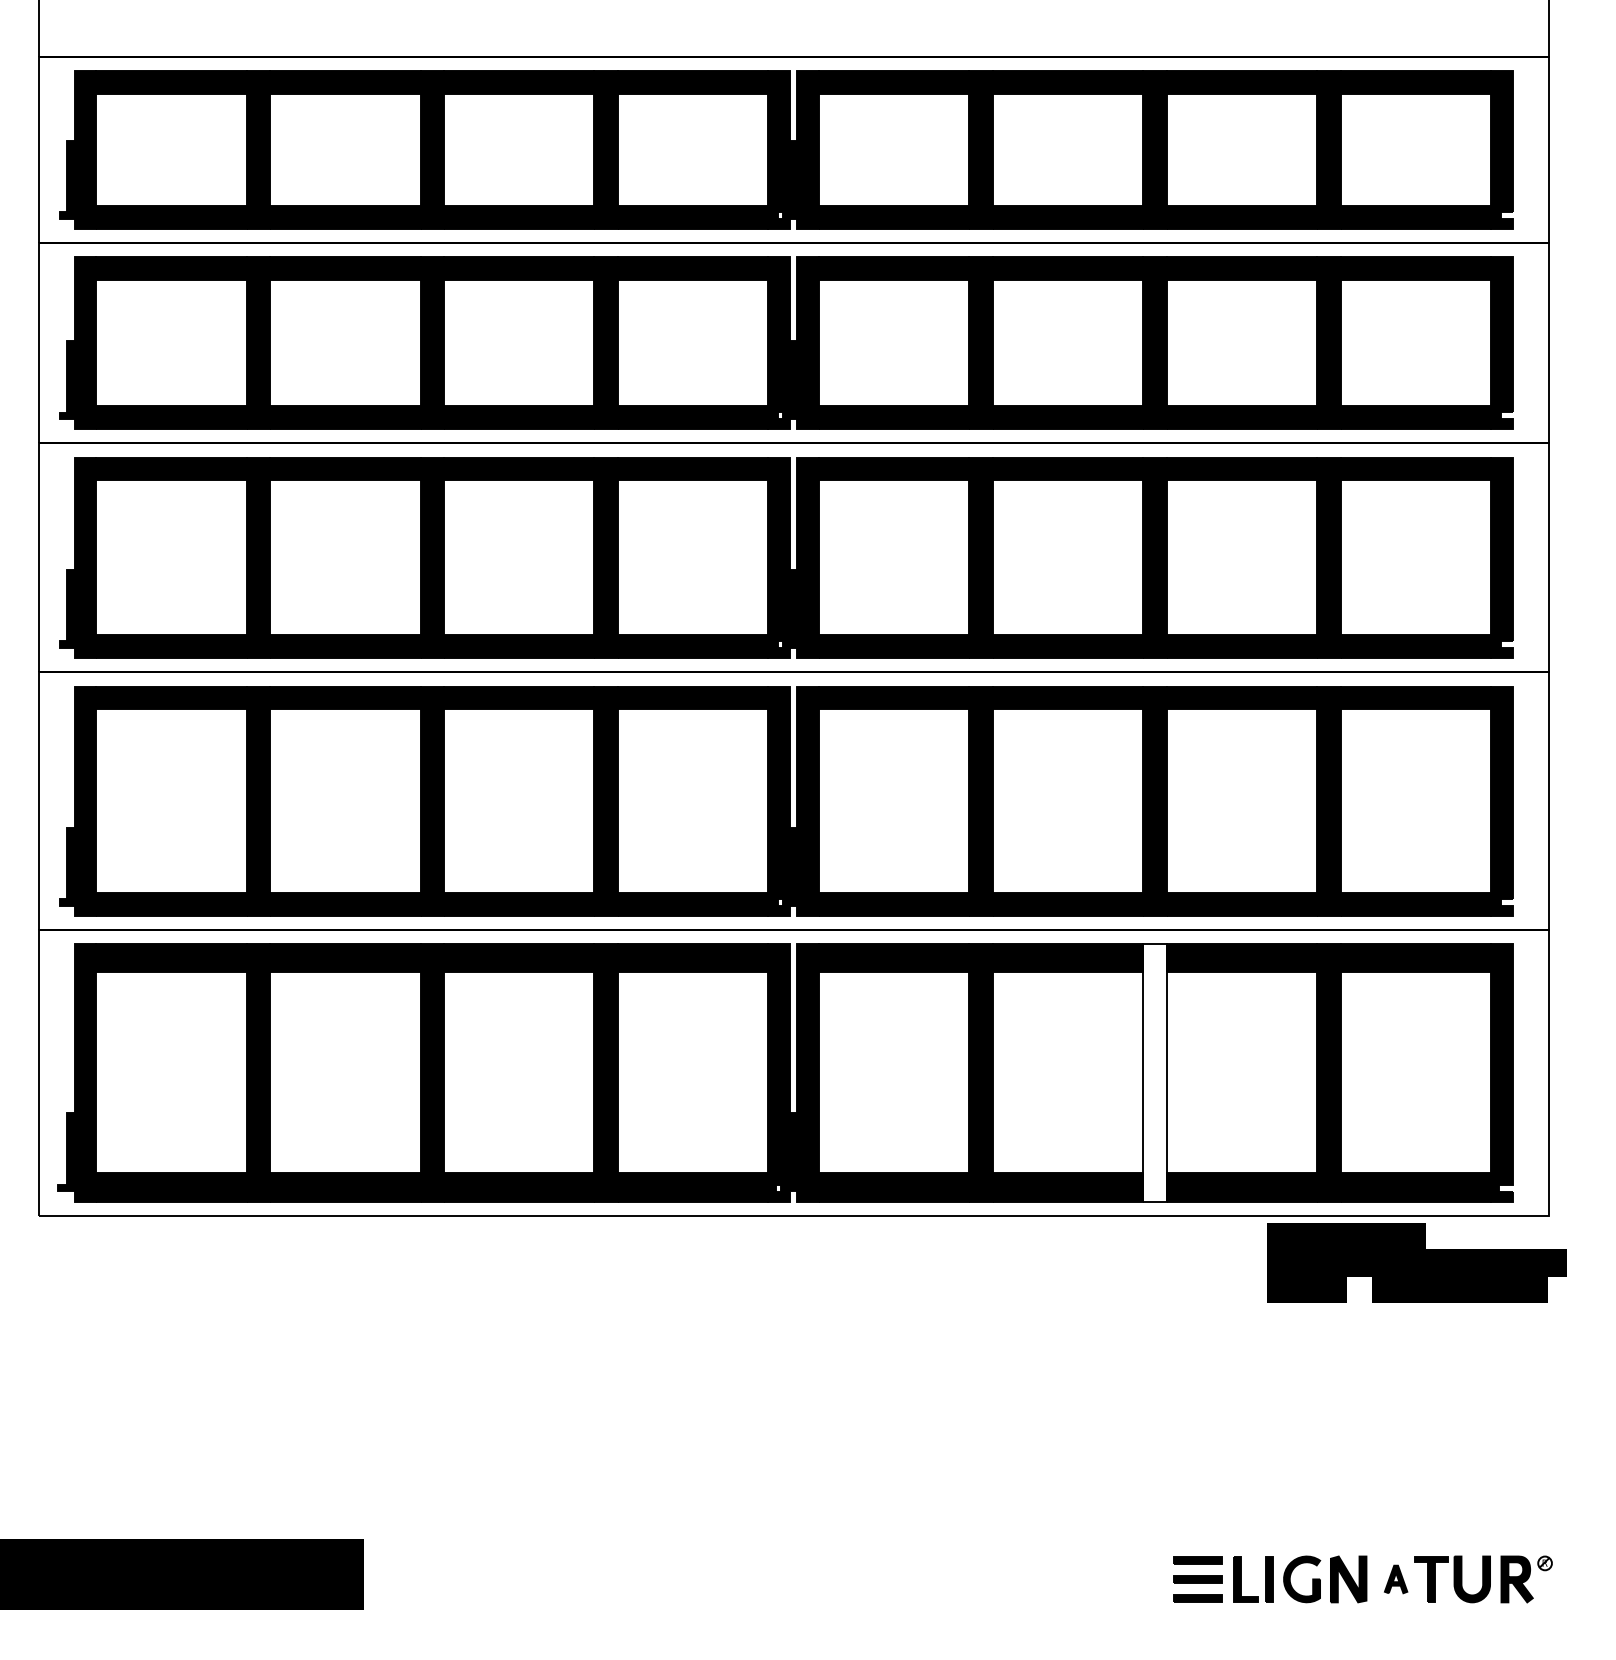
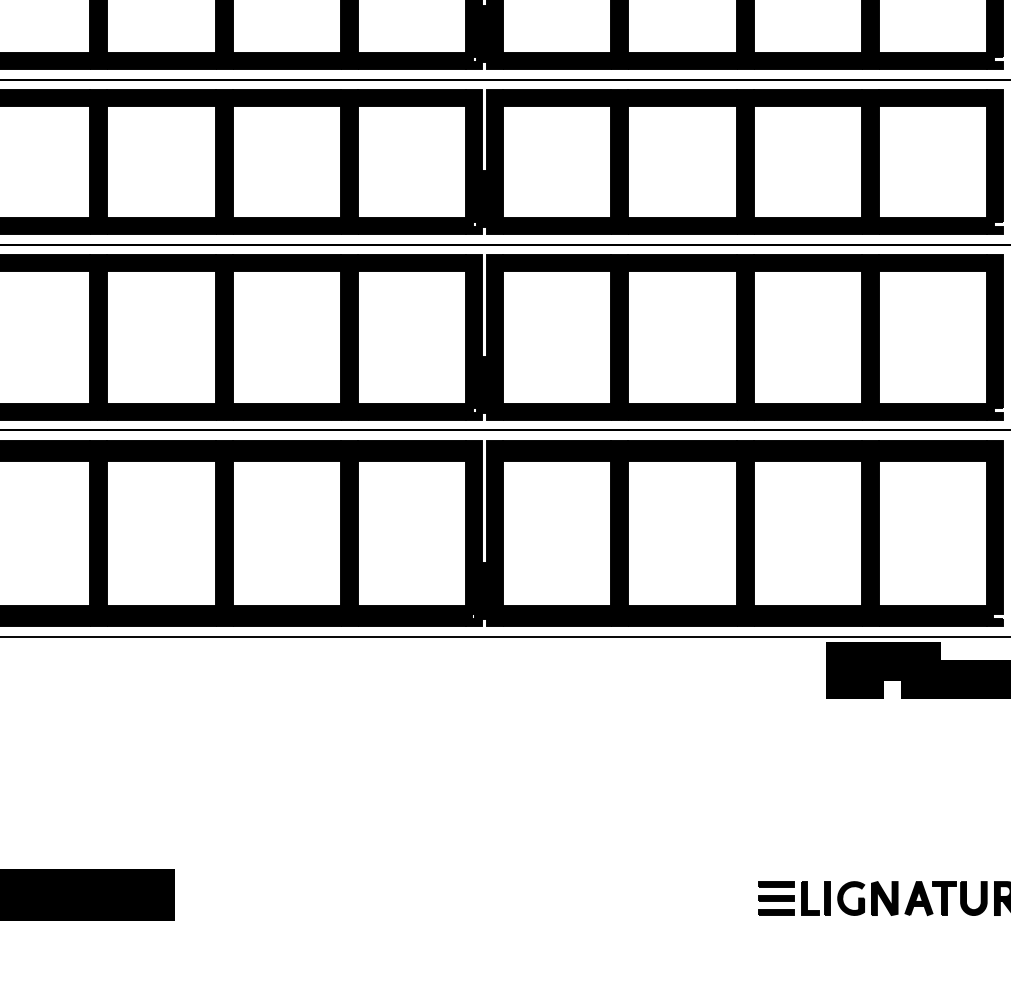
fill: (1154, 1072) -> (744, 533), added
part: (1395, 1579) -> (918, 898), size x1.67

